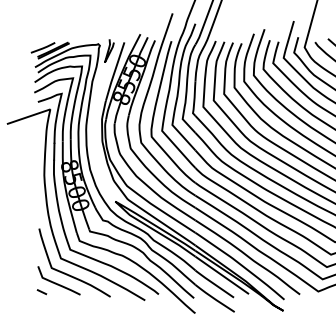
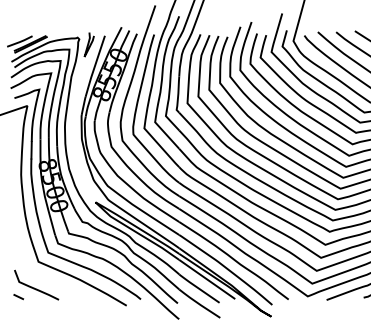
curve: (69, 274) -> (47, 278), removed

